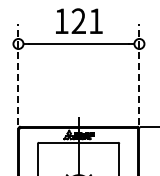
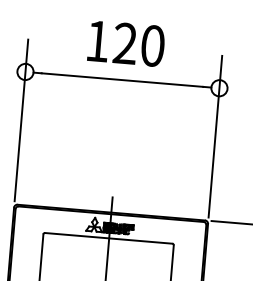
text: (96, 21) -> (153, 46), 121 -> 120
line: (18, 73) -> (21, 119), dashed -> solid
line: (139, 73) -> (215, 135), dashed -> solid

